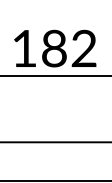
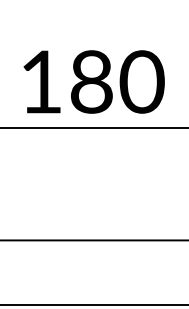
text: (84, 48) -> (142, 81), 182 -> 180

